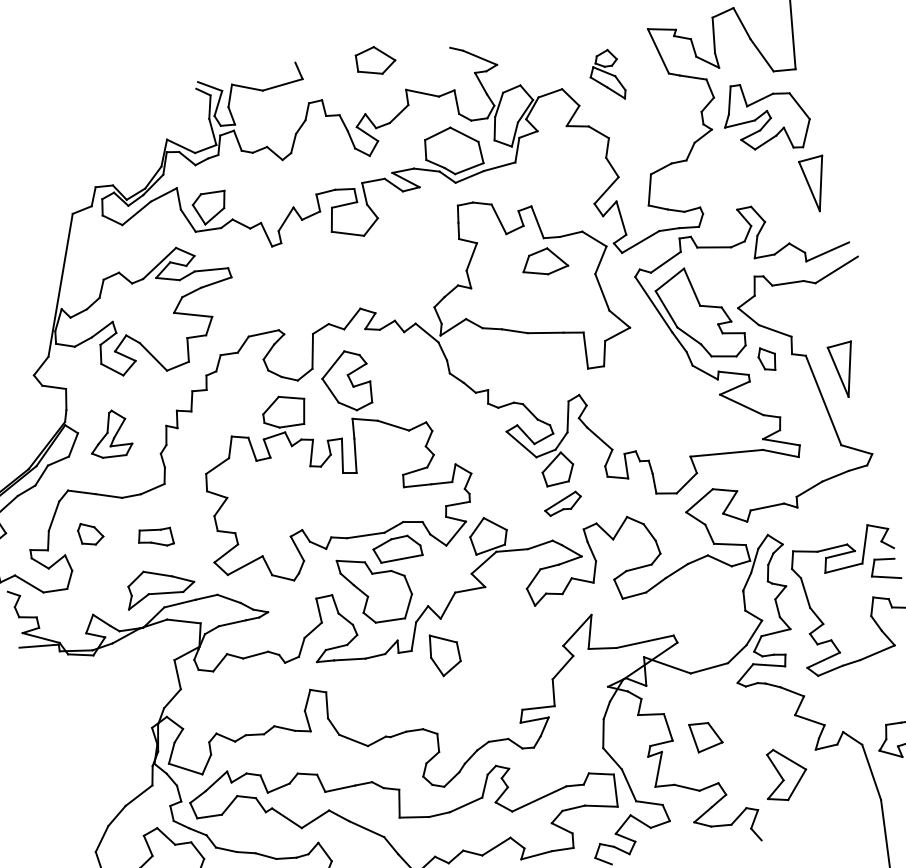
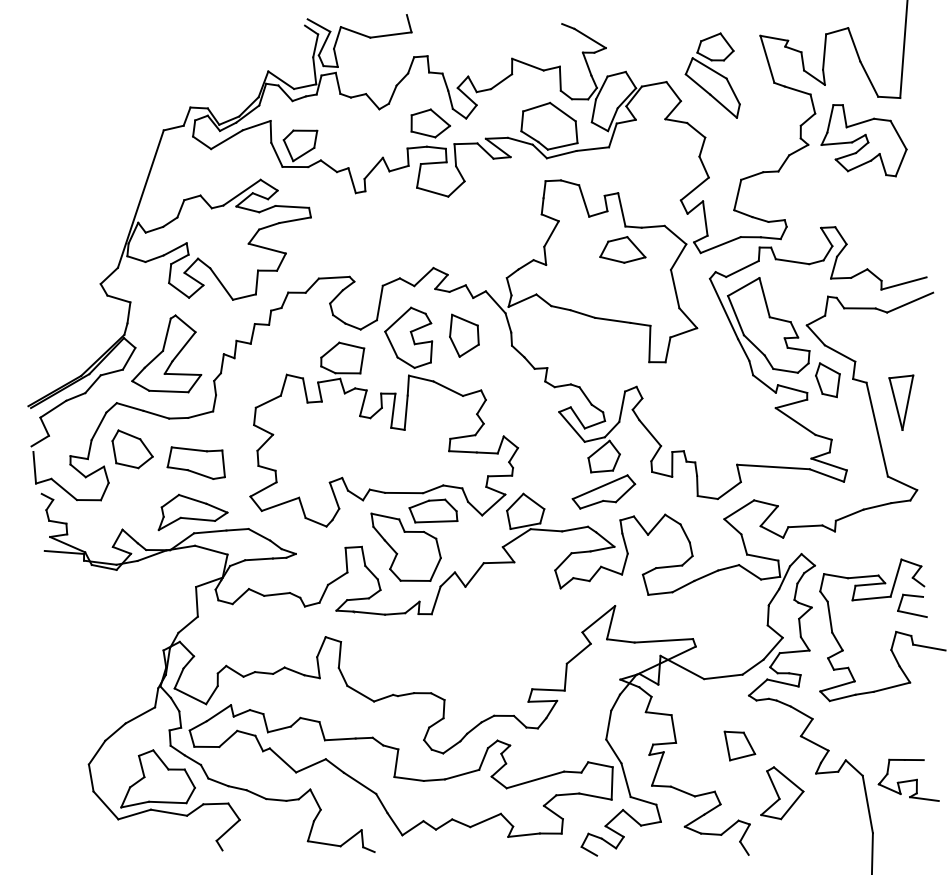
part: (375, 60) -> (430, 123), moved
part: (606, 75) -> (712, 75), size x1.67
part: (814, 184) -> (901, 214), removed
part: (766, 359) -> (827, 380), size x1.43
part: (109, 433) -> (166, 353), size x1.67
part: (562, 503) -> (603, 491), size x1.67
part: (90, 534) -> (132, 449), size x1.67
part: (154, 537) -> (195, 462), size x1.67
part: (445, 654) -> (464, 335), moved
part: (705, 736) -> (739, 745), moved

